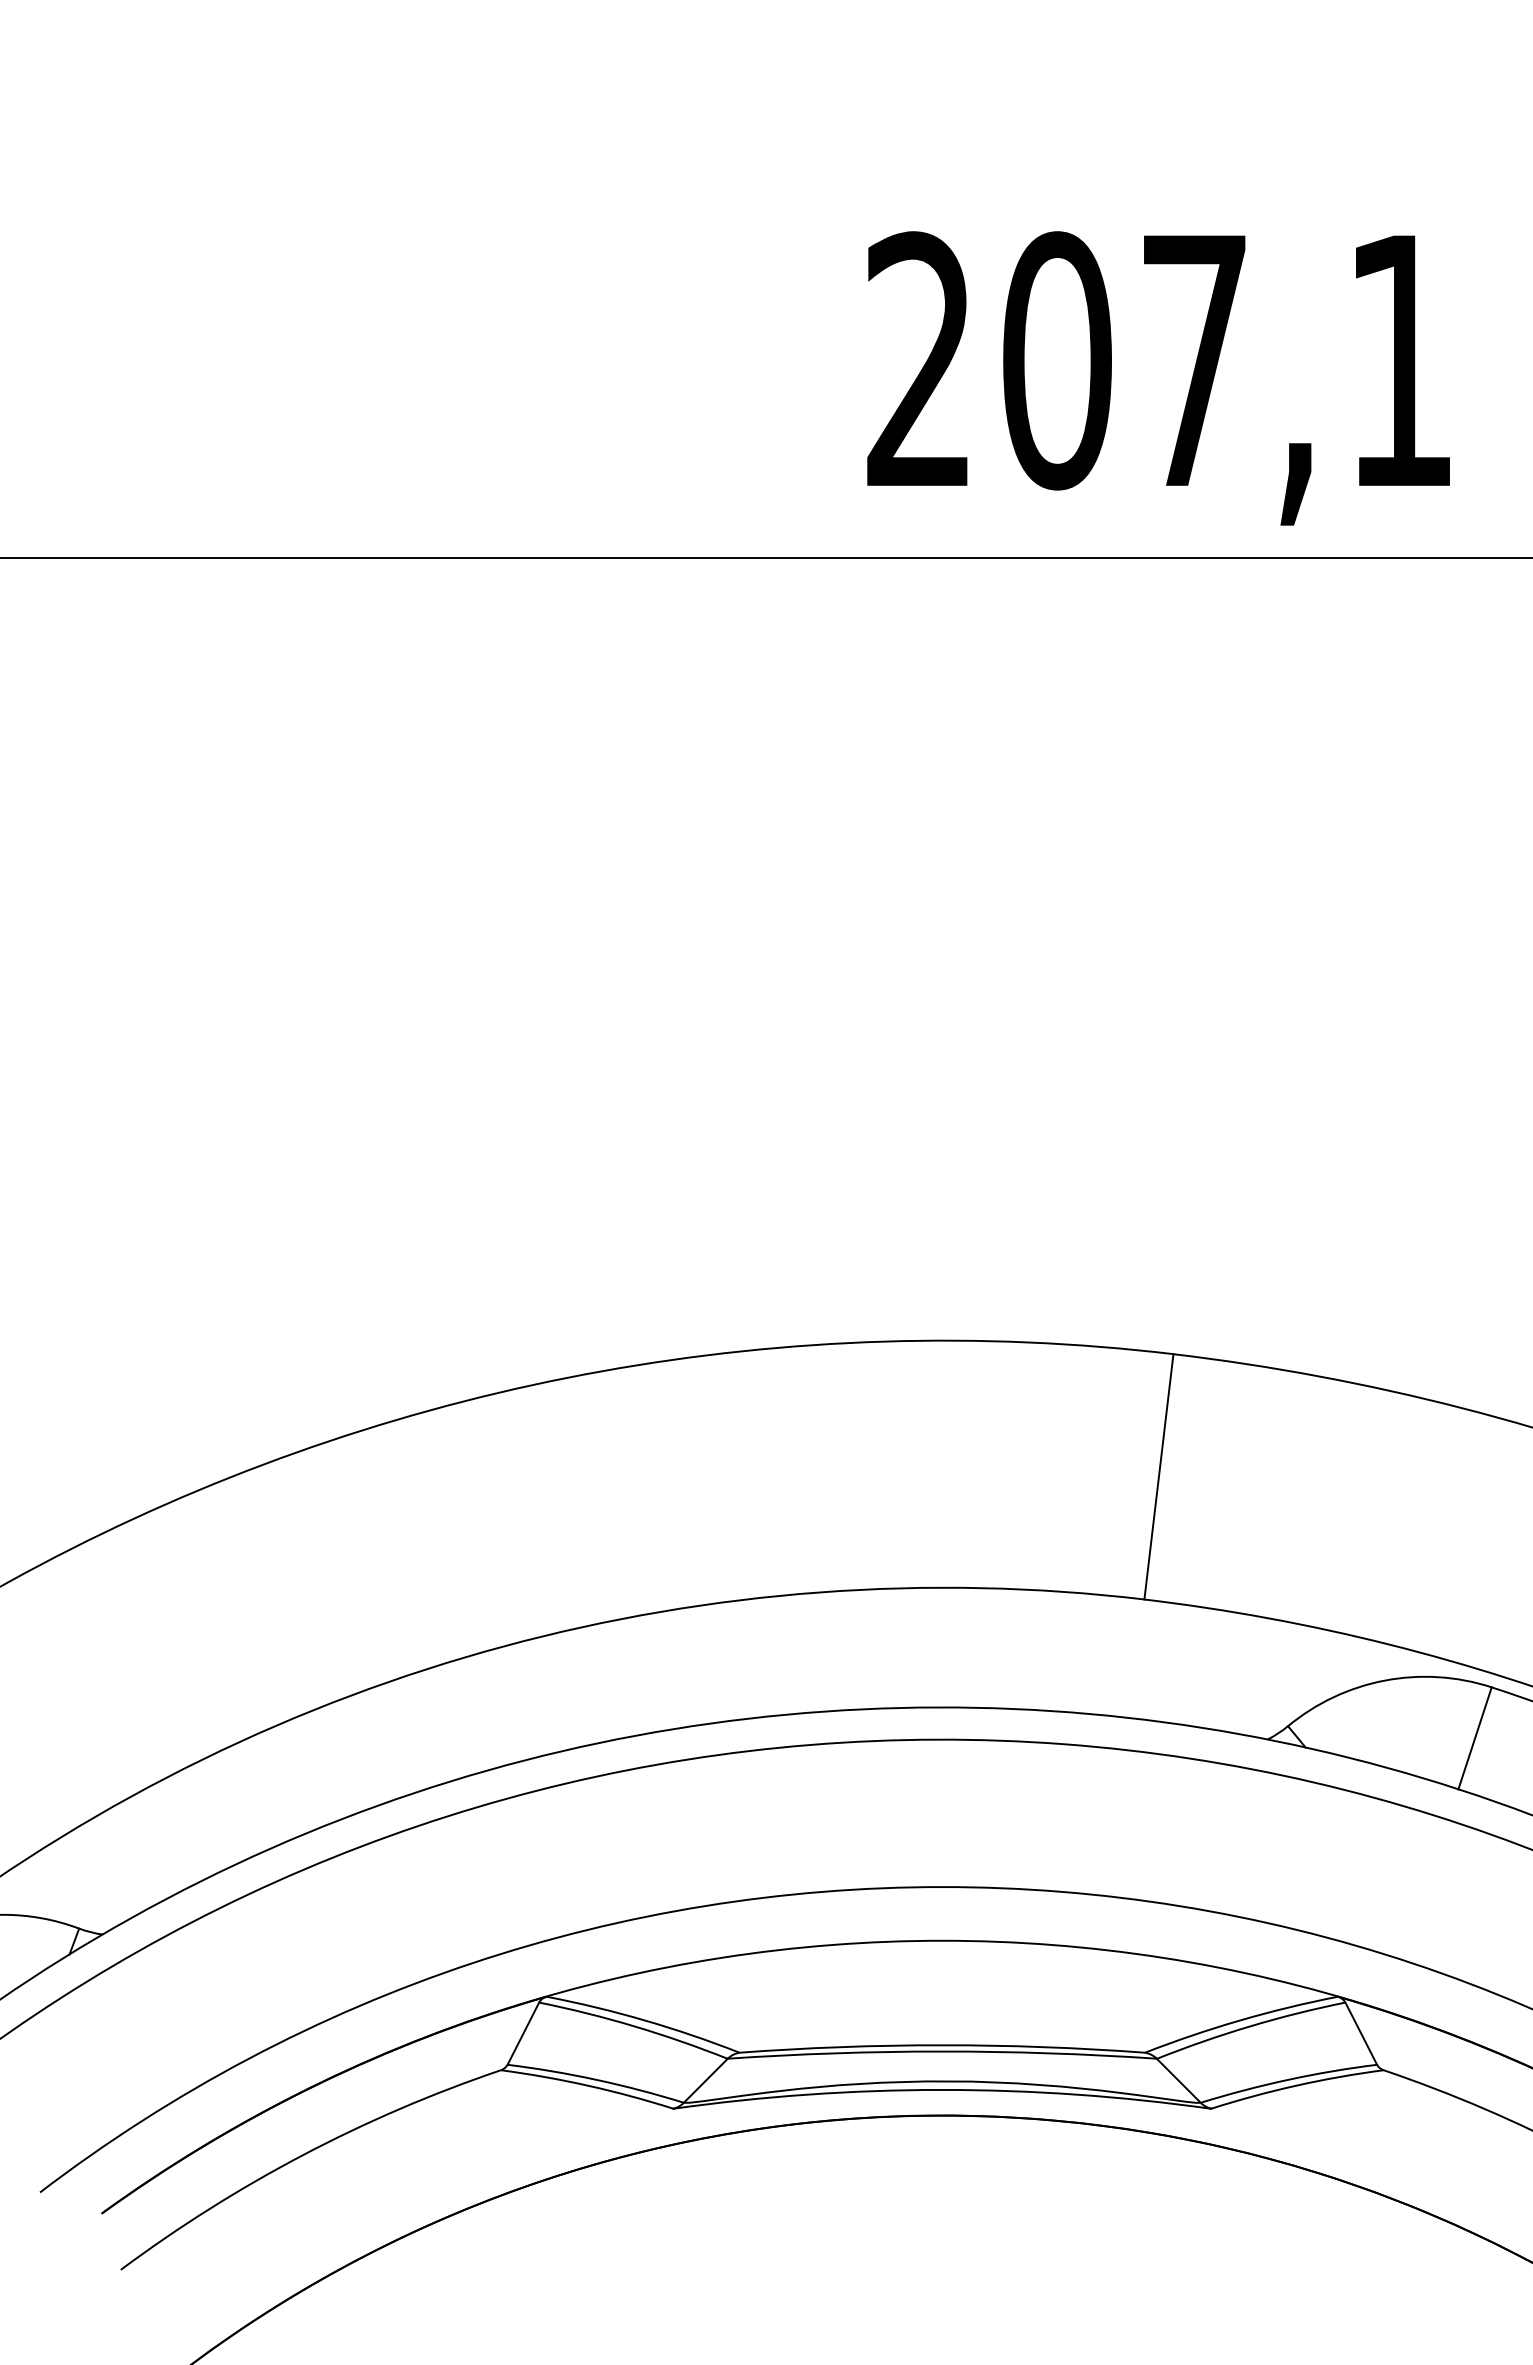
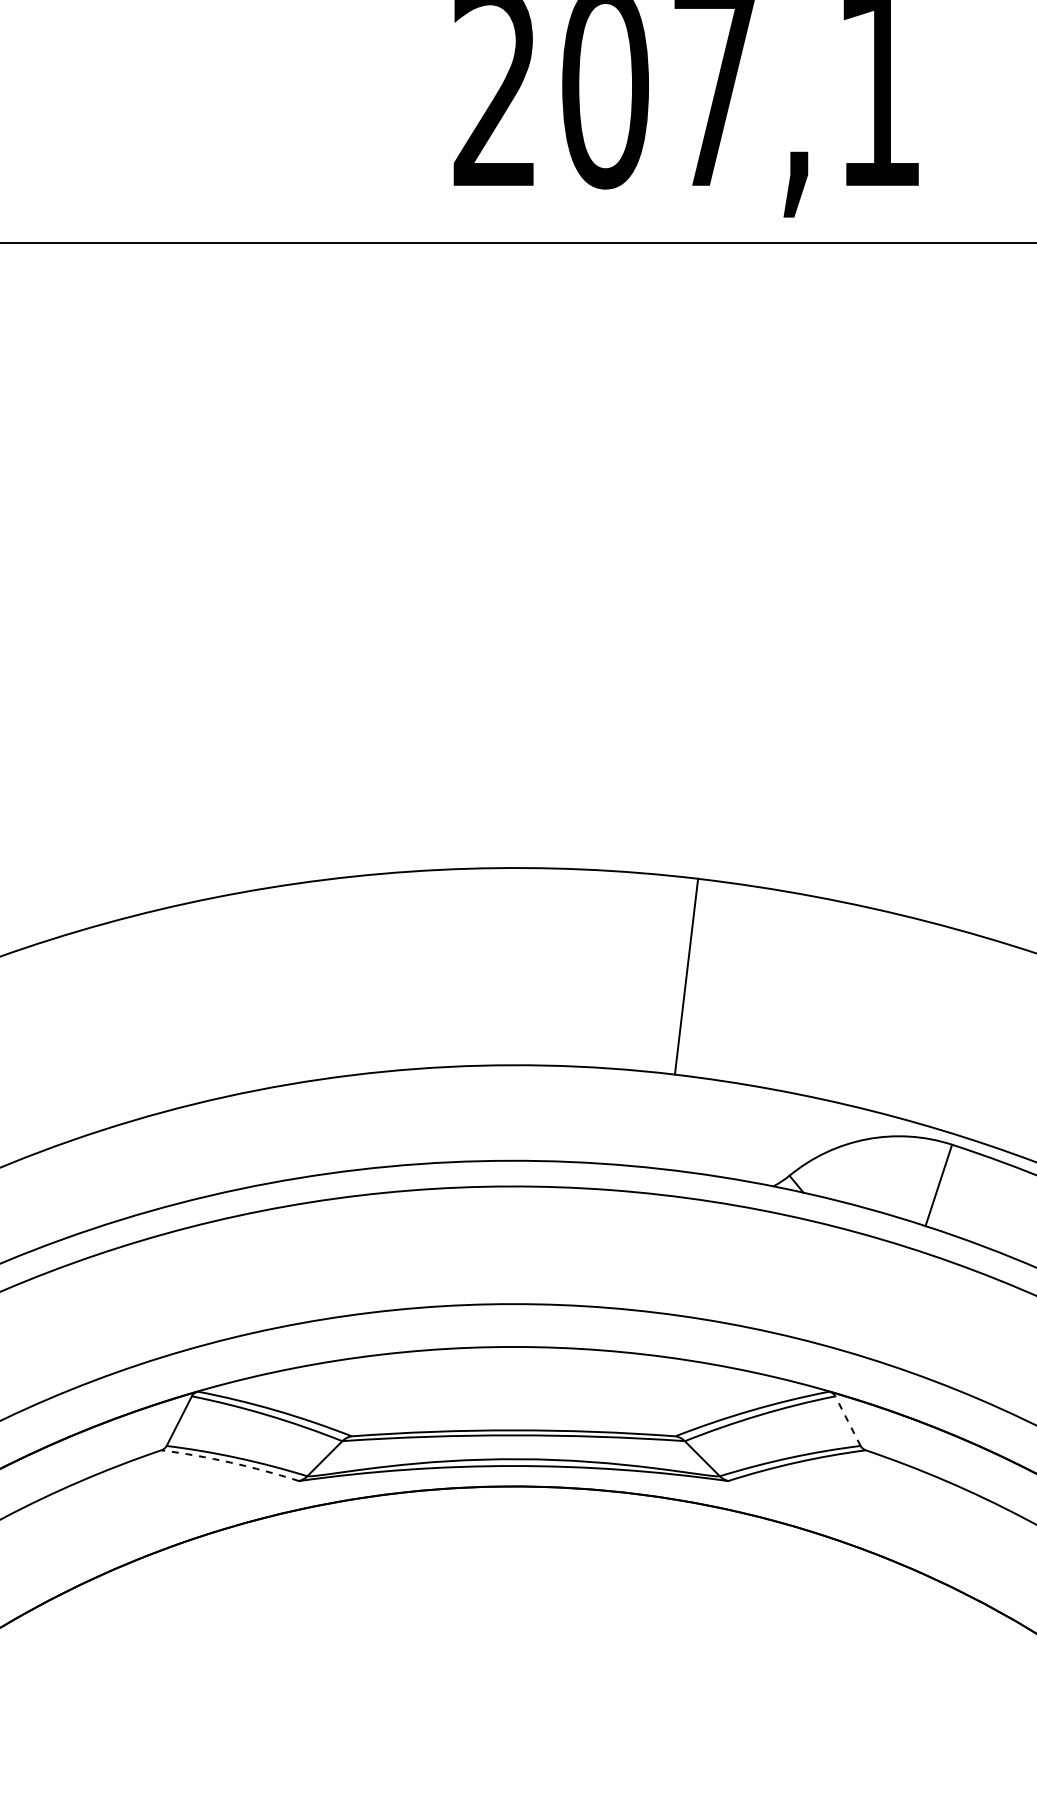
line: (1361, 2033) -> (848, 1420), solid -> dashed
arc: (587, 2085) -> (230, 1462), solid -> dashed

